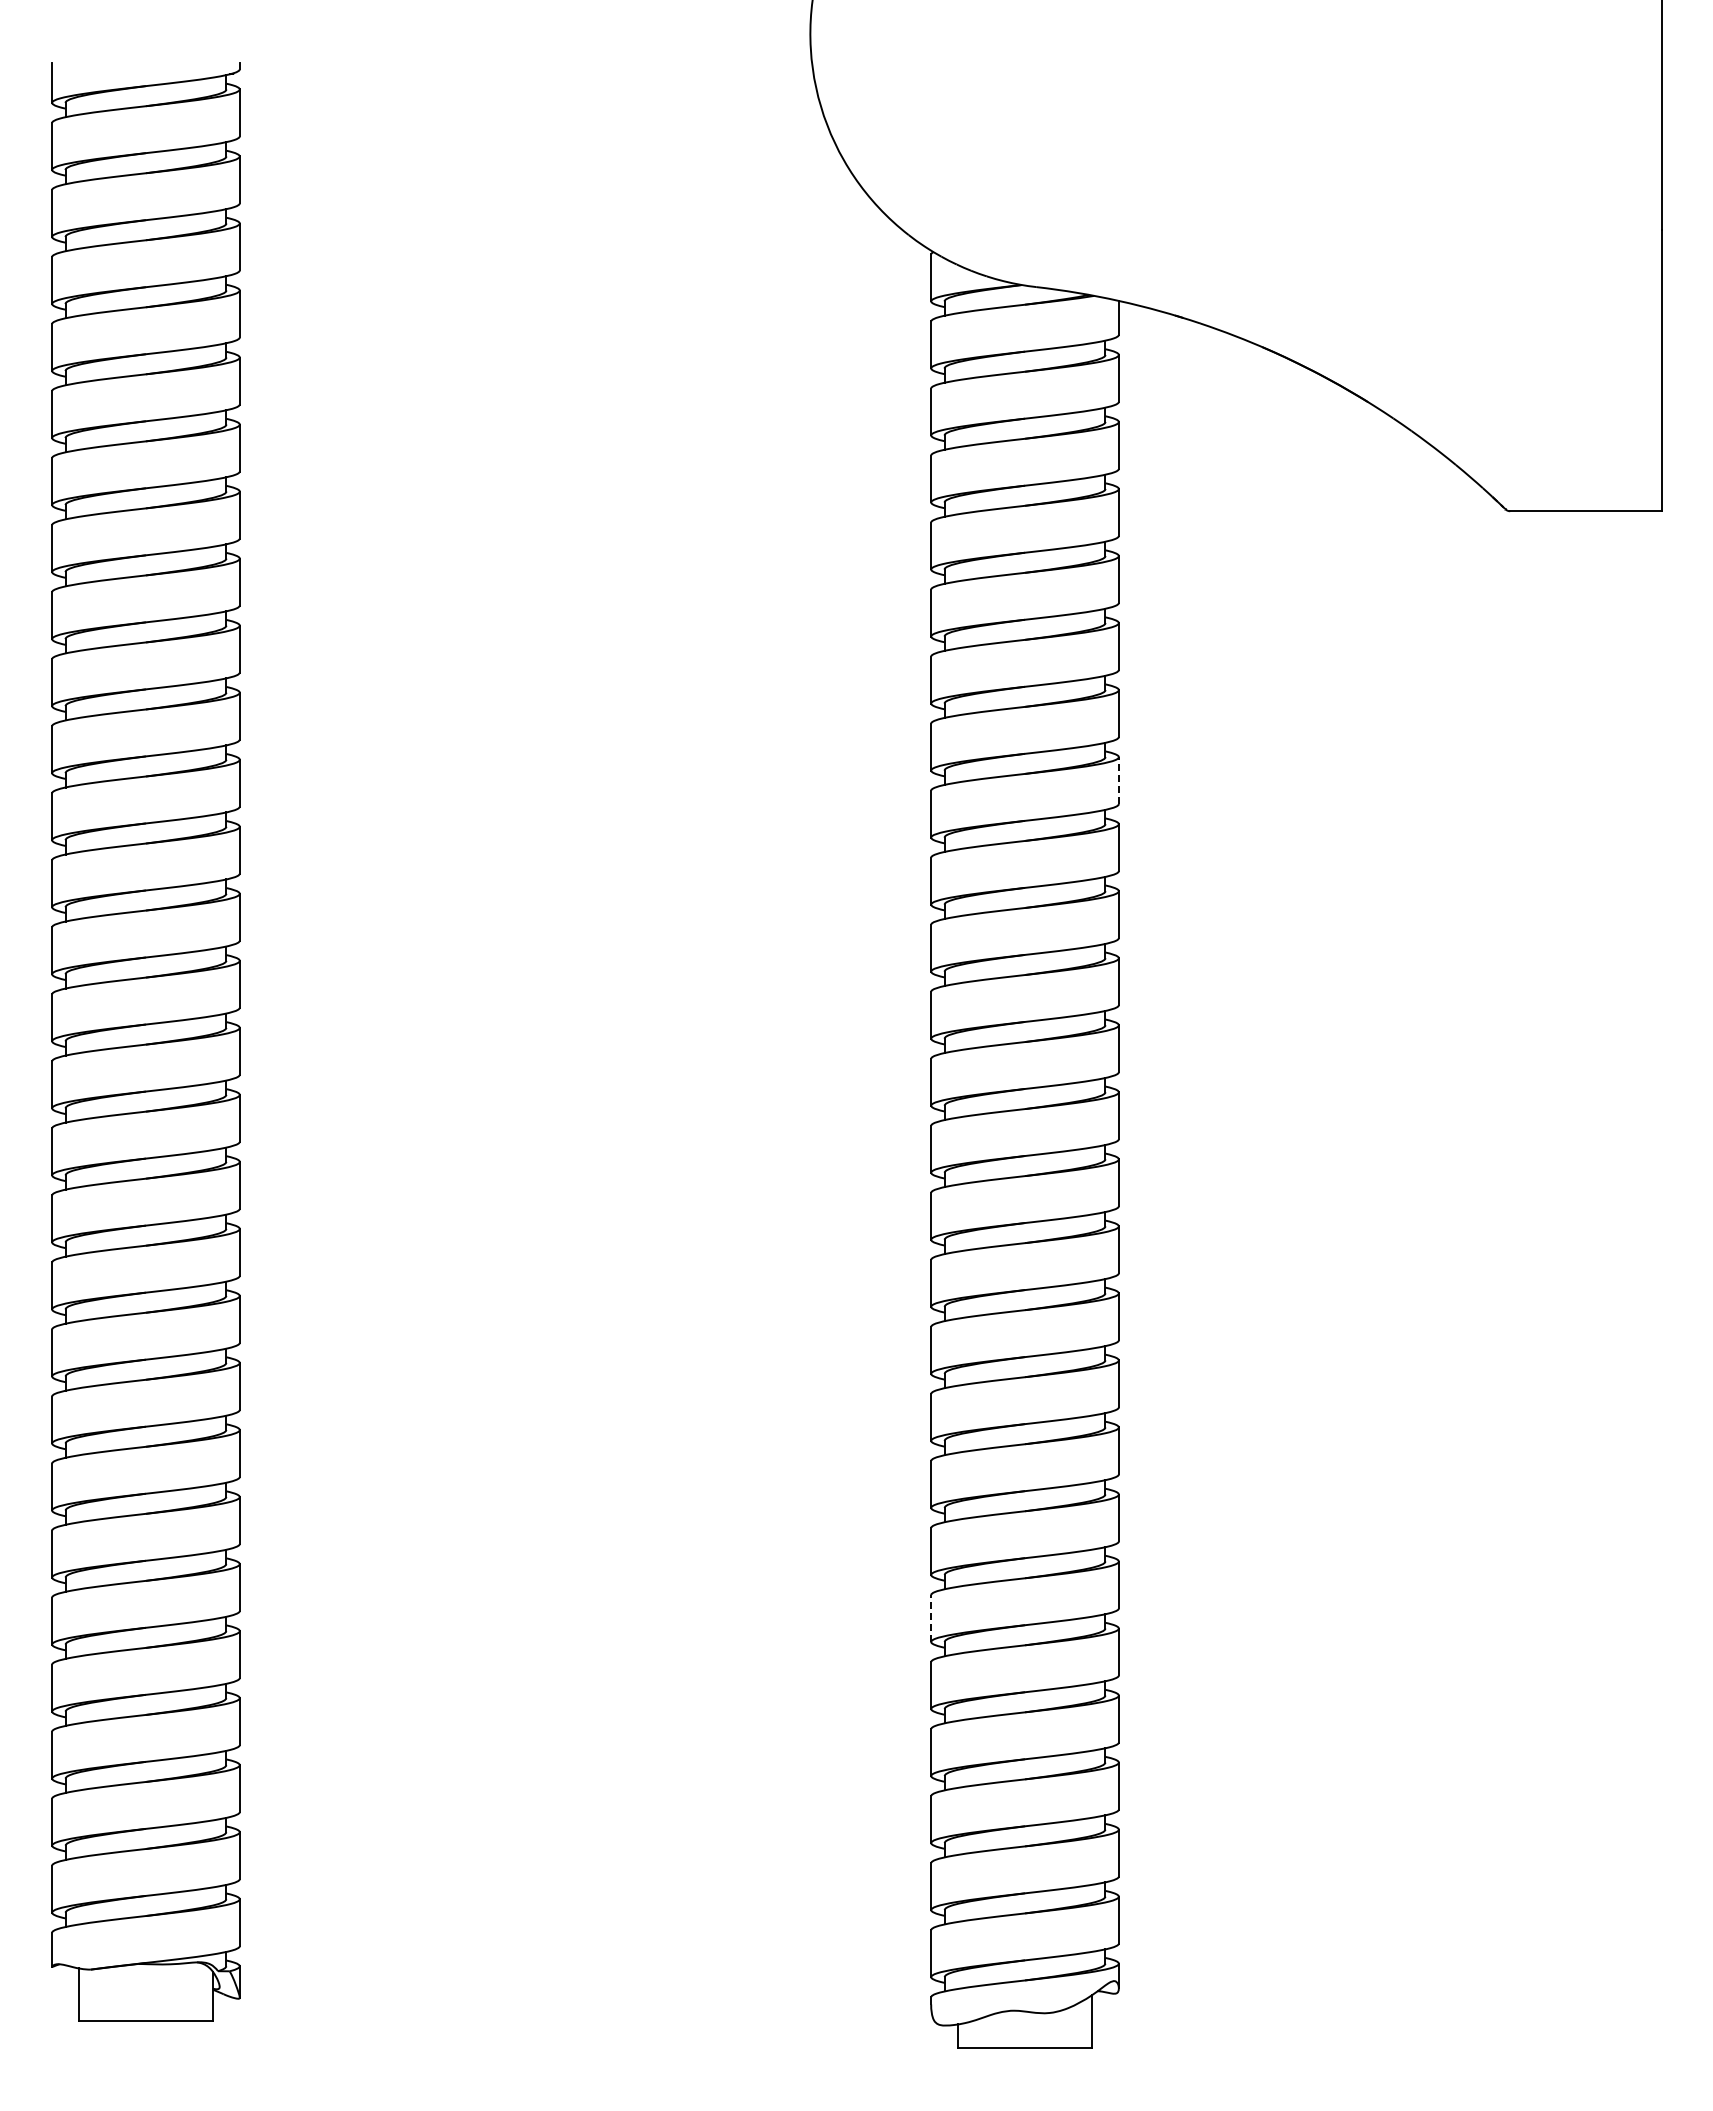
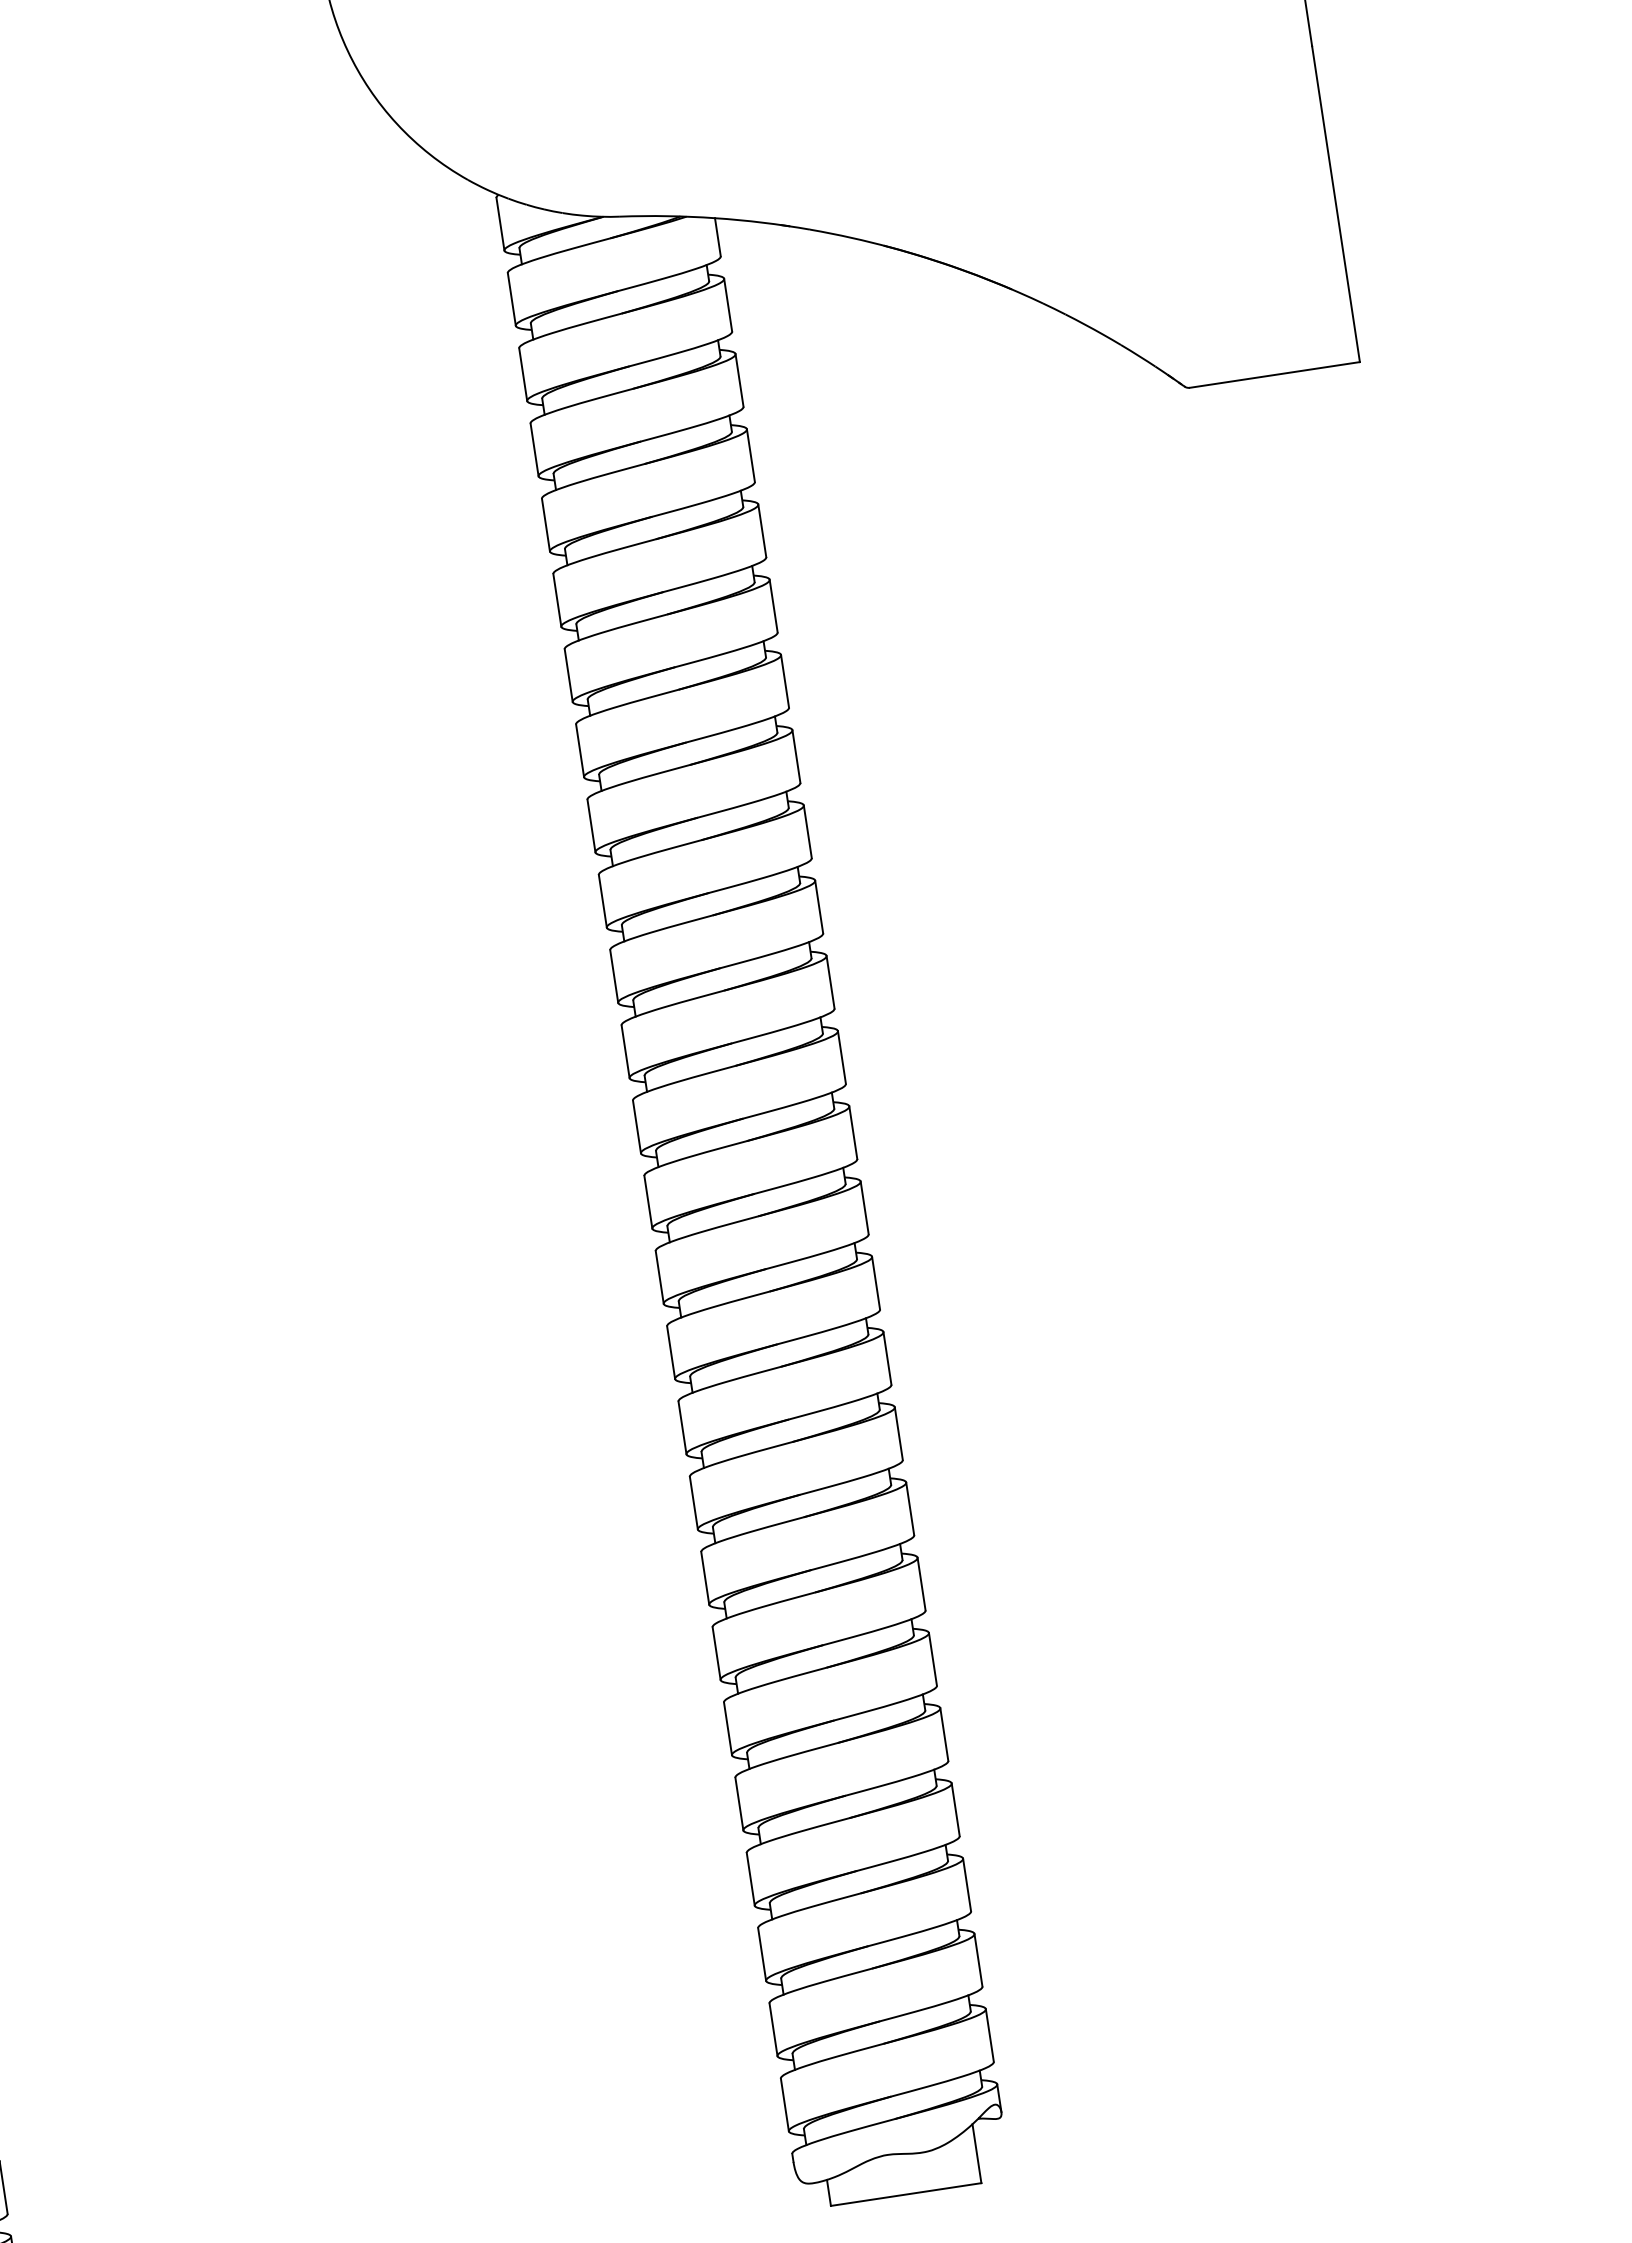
line: (1118, 780) -> (795, 756), dashed -> solid
line: (931, 1618) -> (728, 1728), dashed -> solid

